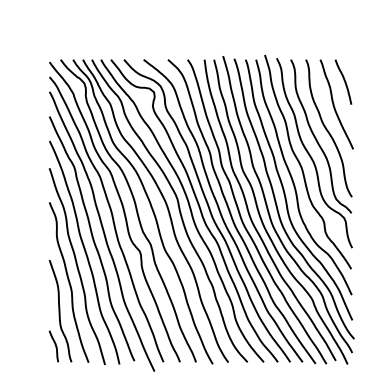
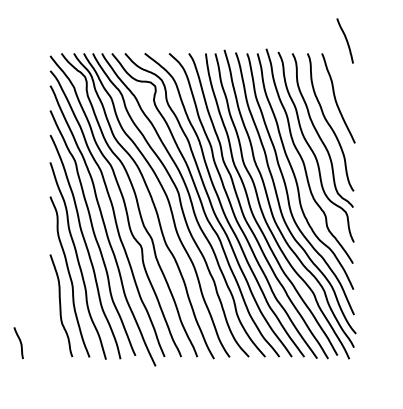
curve: (343, 81) -> (345, 40), moved
curve: (54, 345) -> (19, 342), moved

